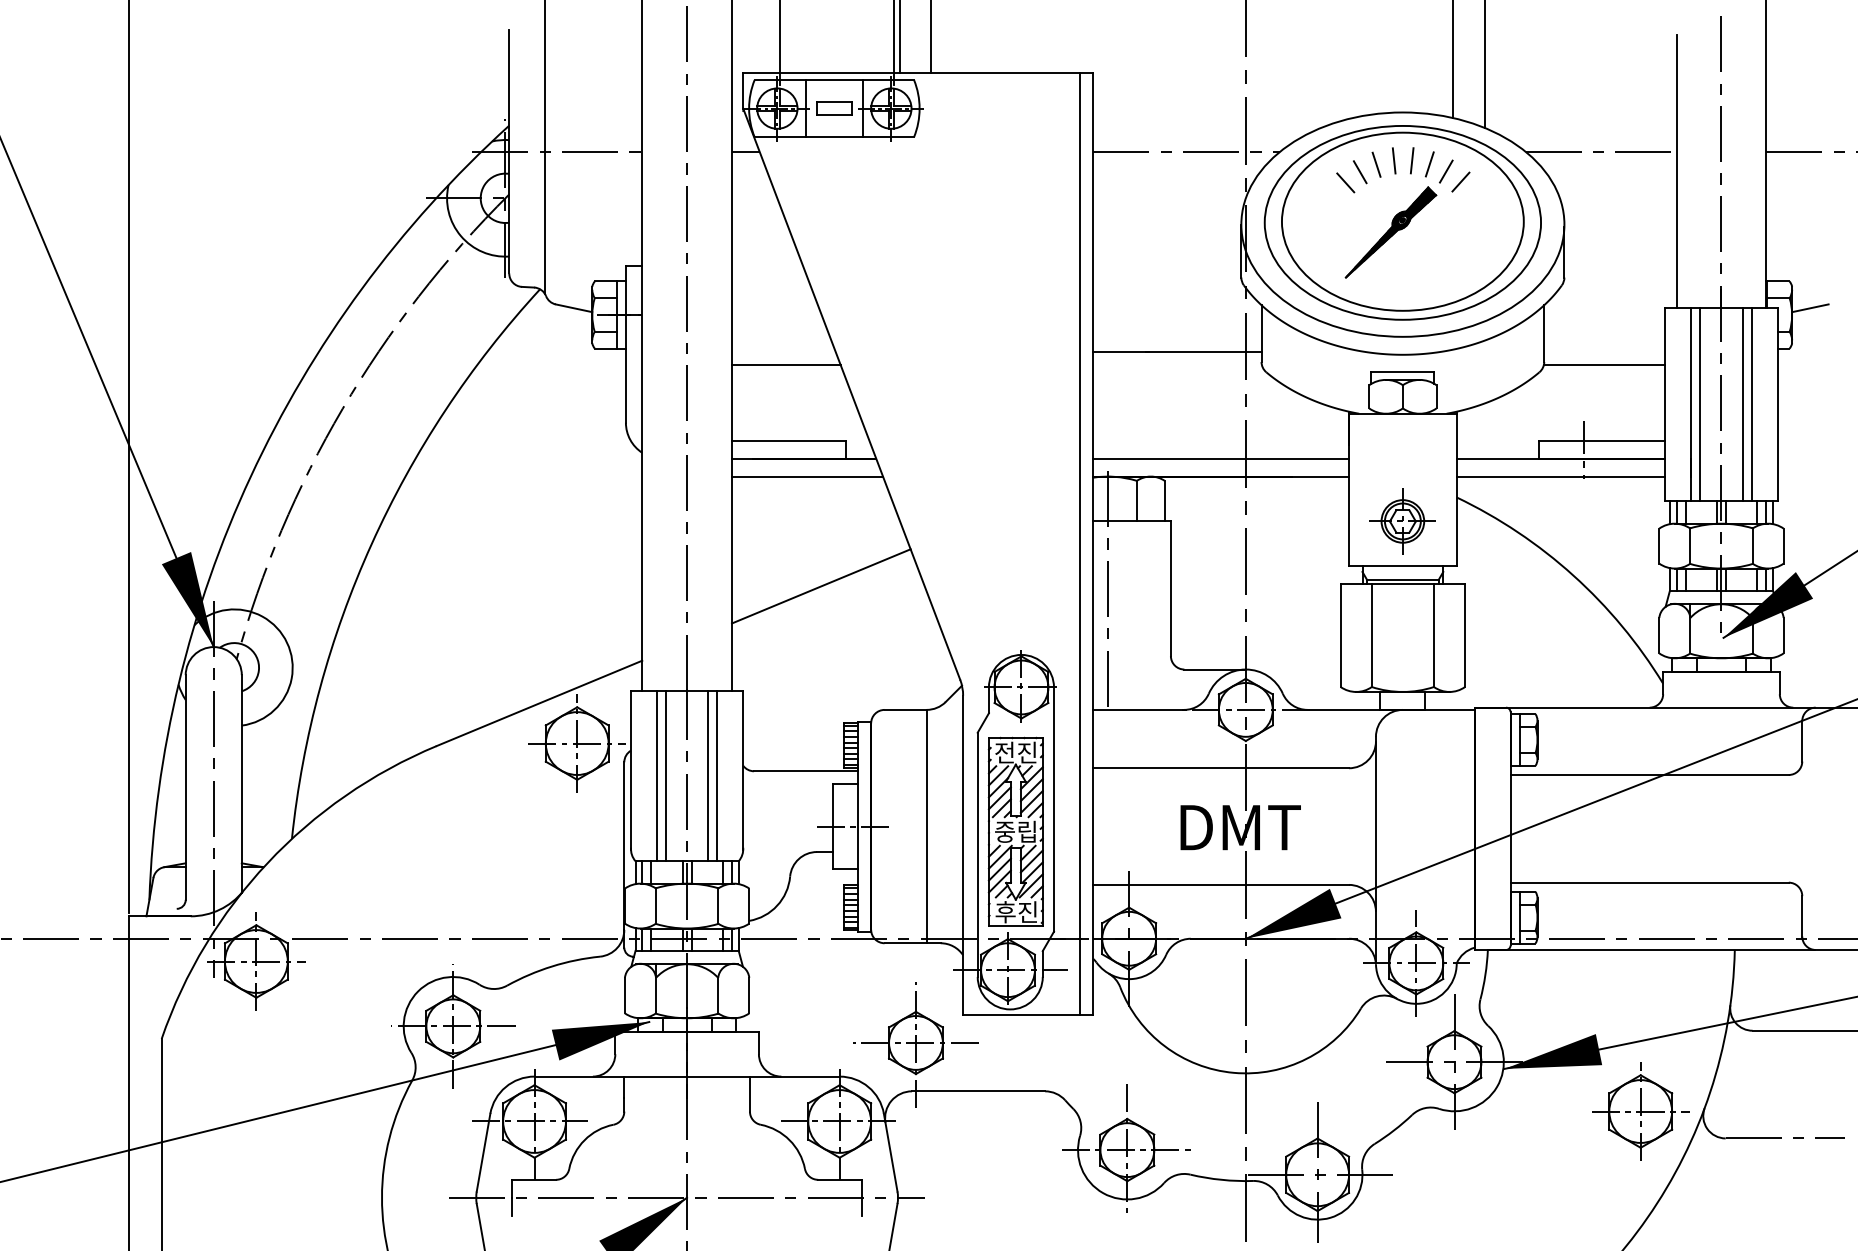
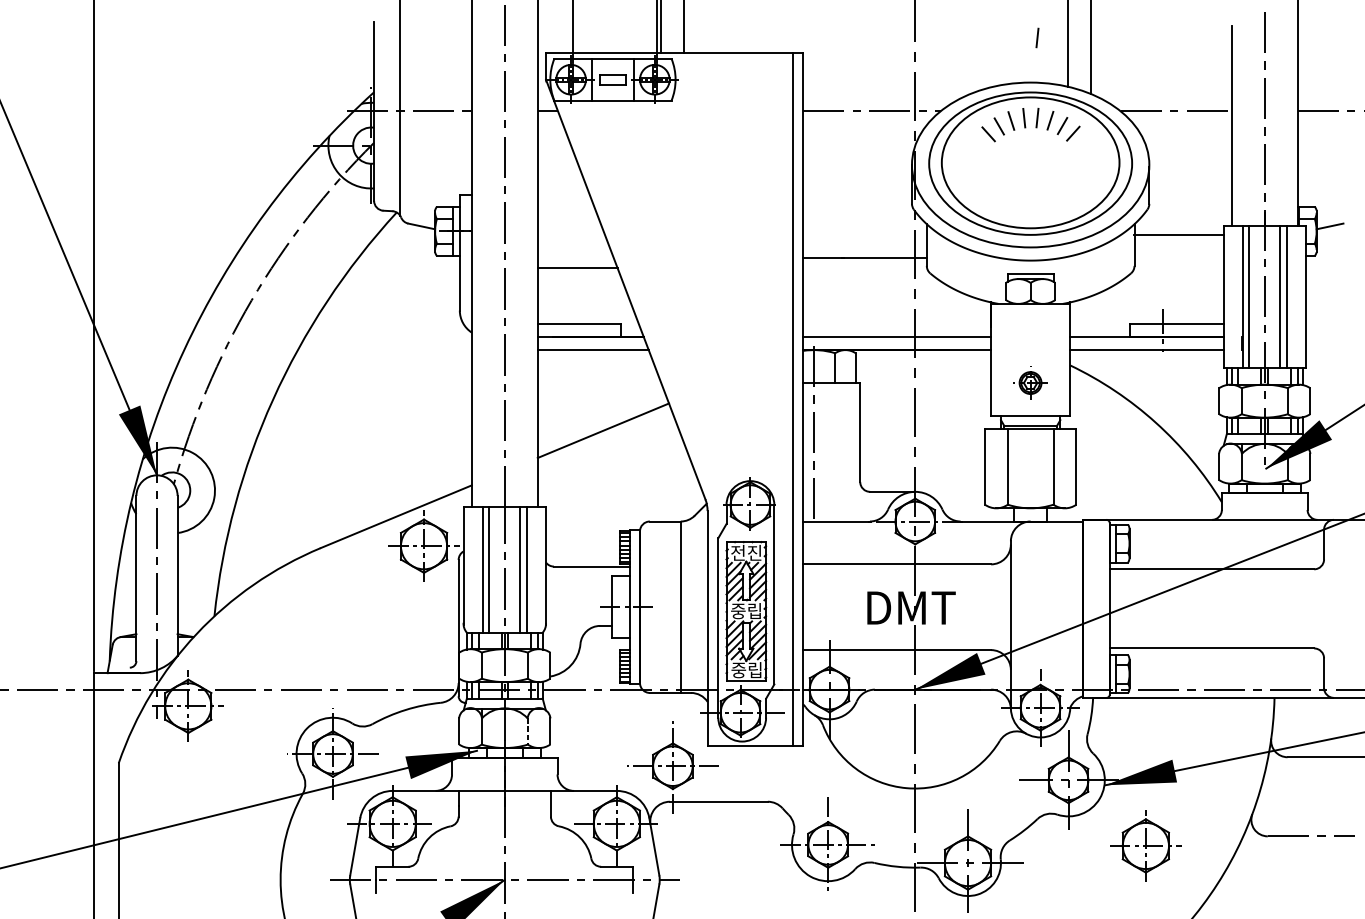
line: (1412, 51) -> (1037, 37), added
part: (1390, 232) -> (1021, 170), removed
line: (1604, 364) -> (1178, 234), moved
part: (1402, 521) -> (1030, 383), size x0.7
text: (1015, 912) -> (746, 670), 후진 -> 중립
line: (718, 995) -> (527, 731), solid -> dashed
part: (1640, 1111) -> (1145, 845), moved

